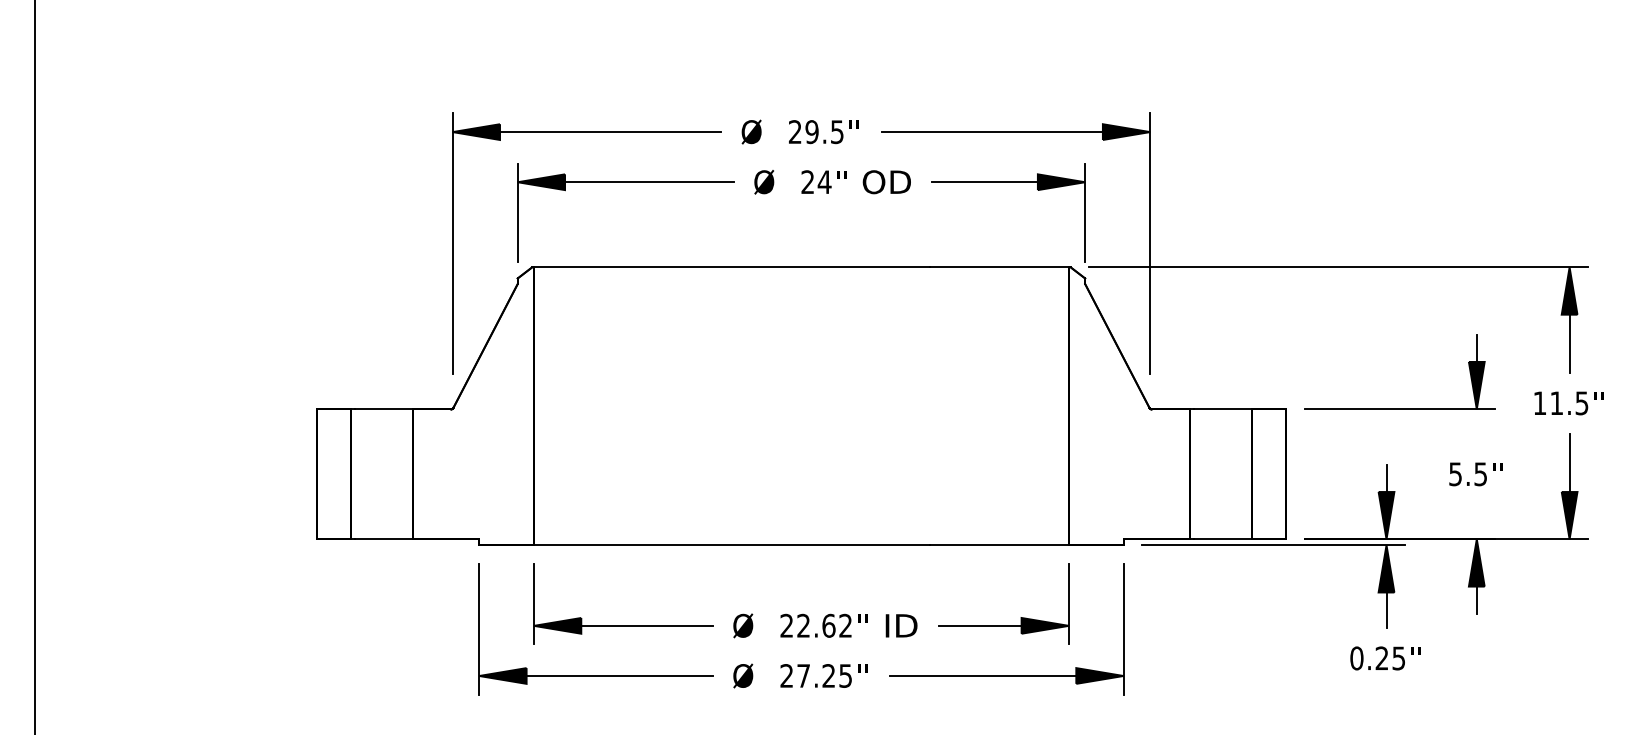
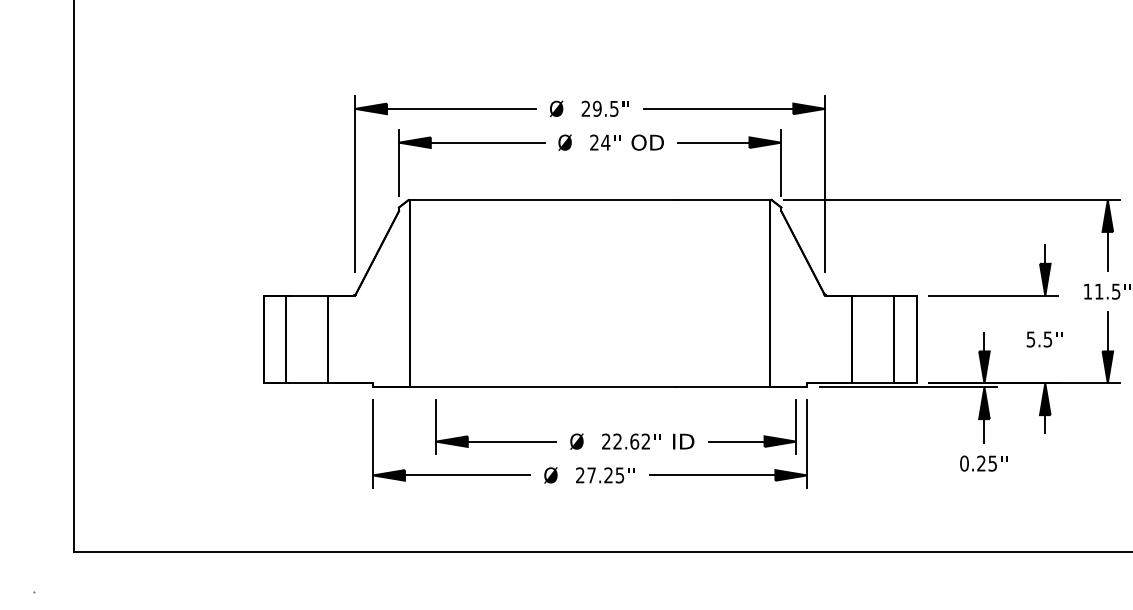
part: (800, 613) -> (615, 433), moved

